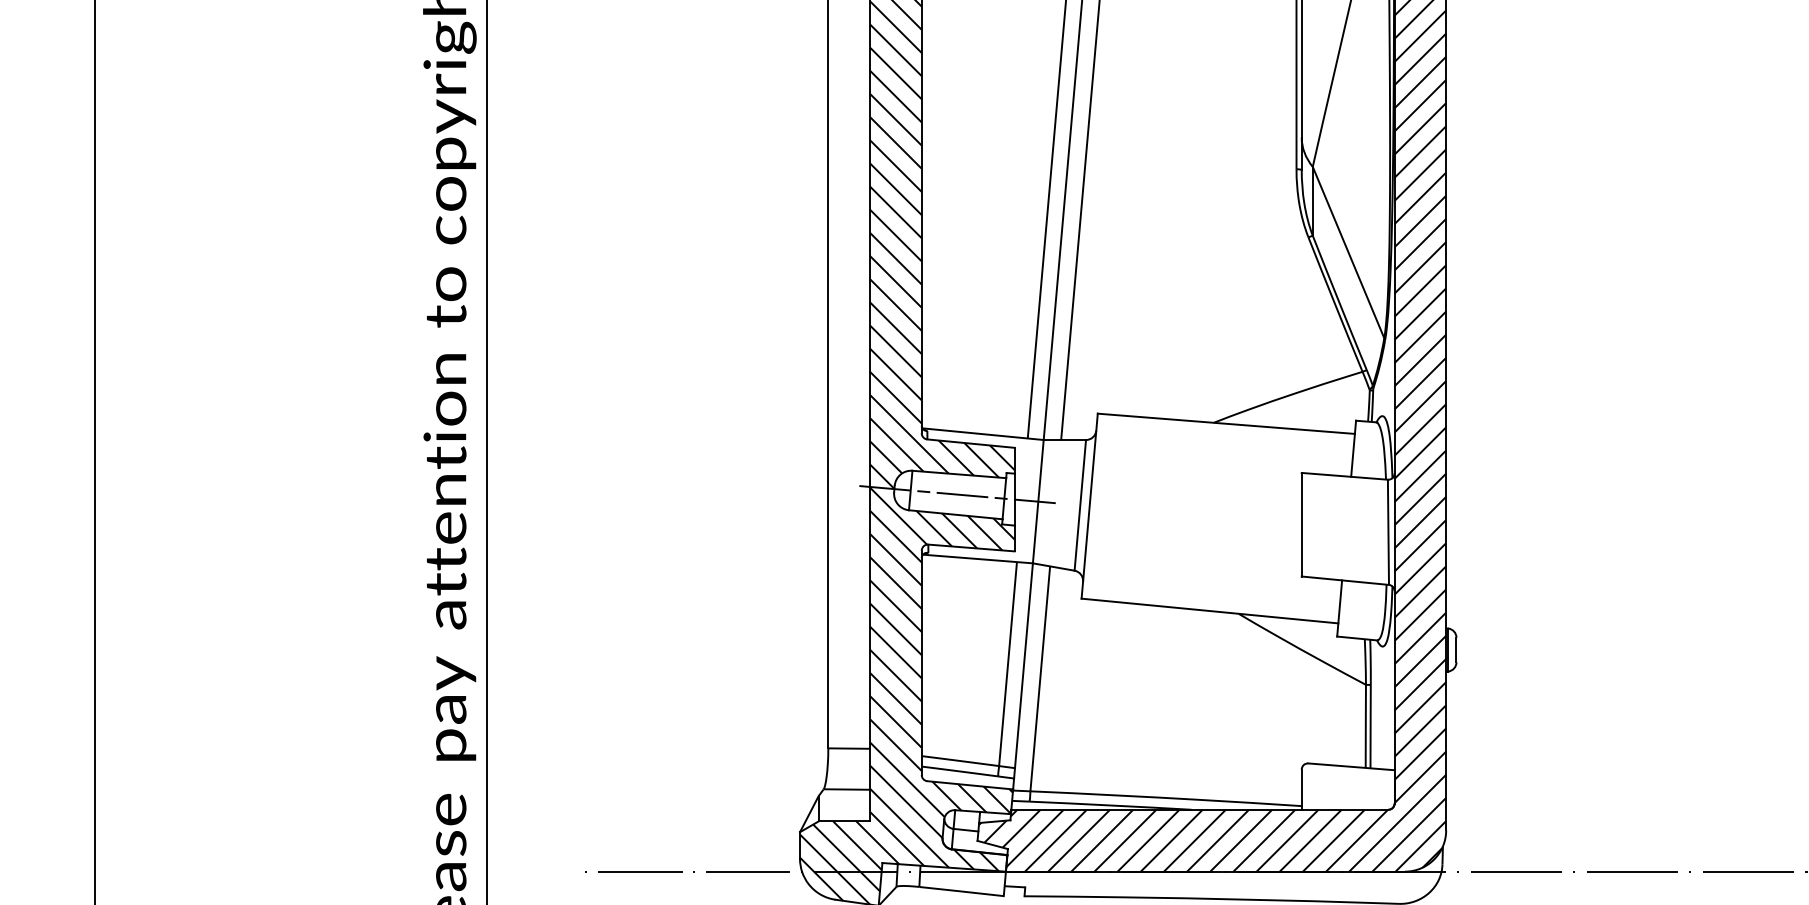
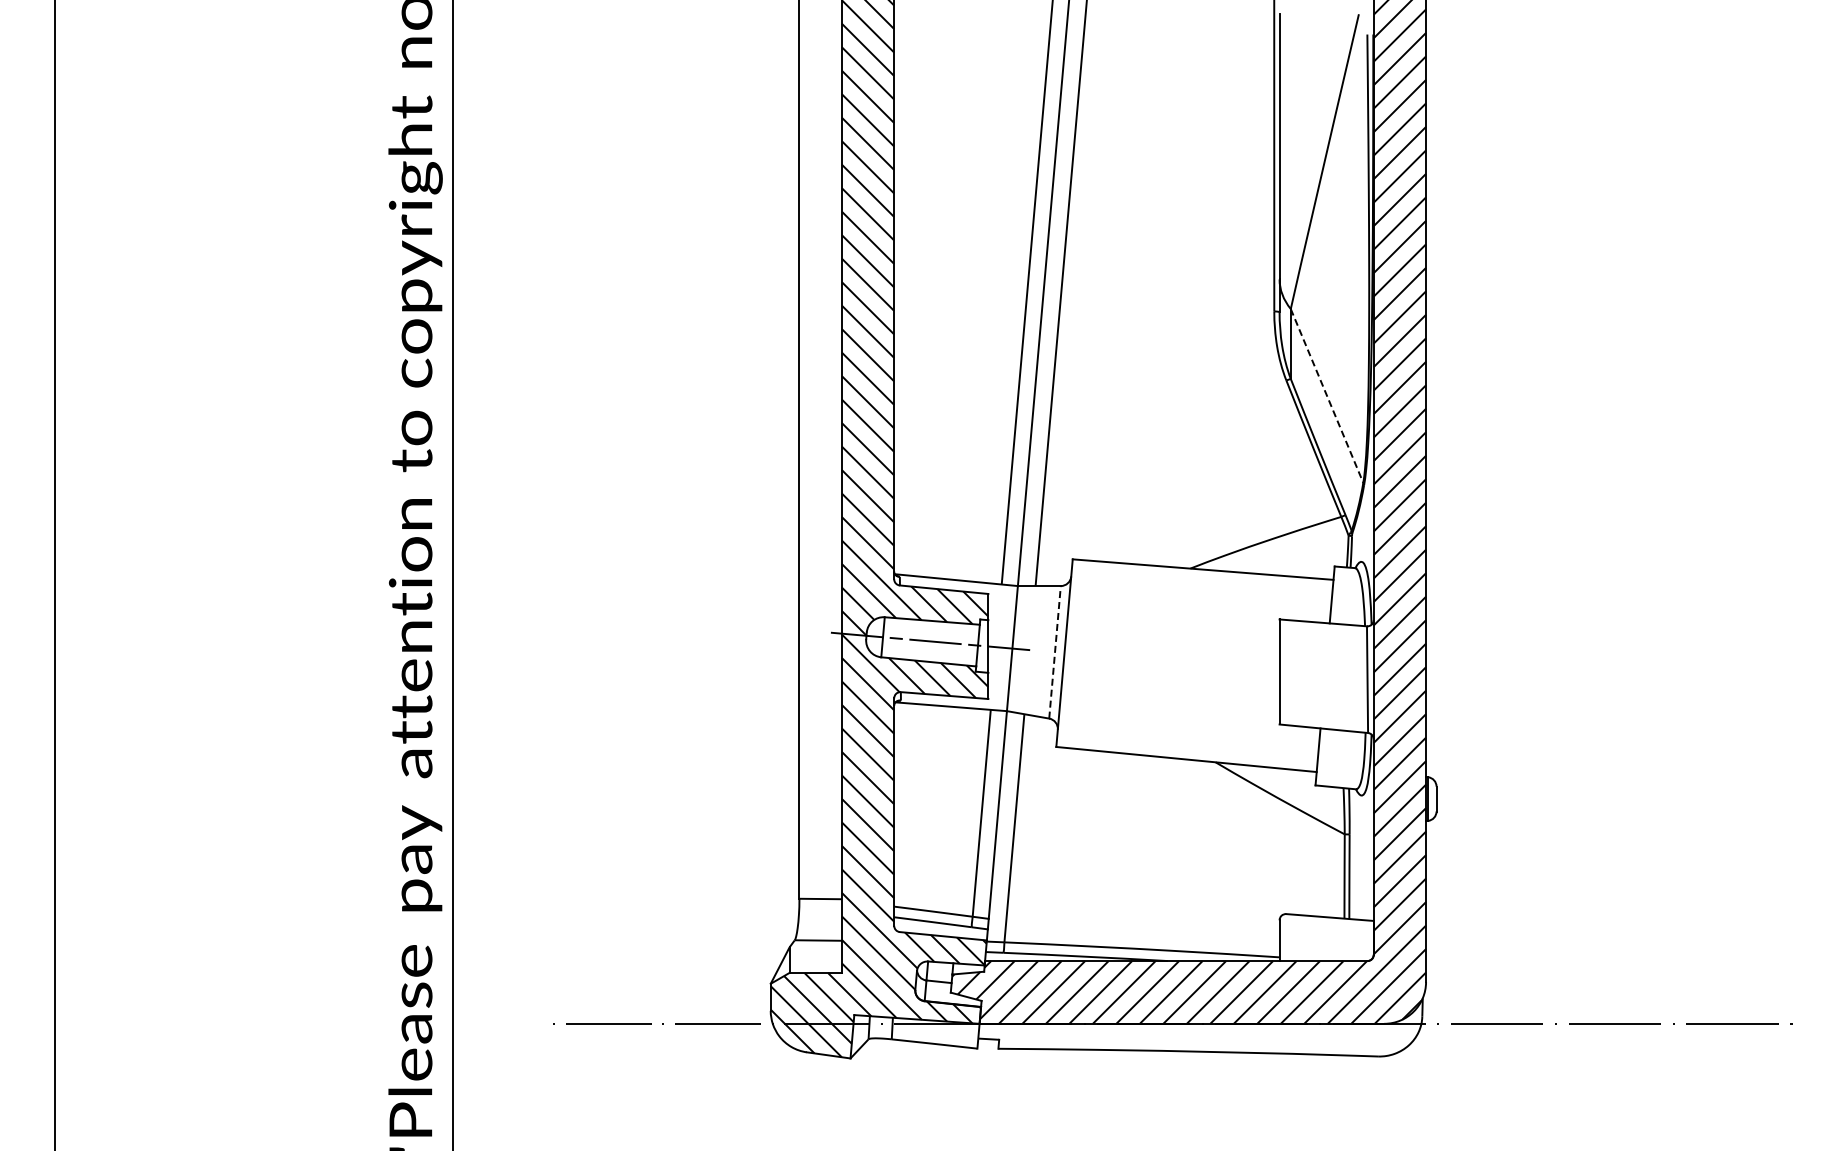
line: (1348, 253) -> (1327, 396), solid -> dashed
line: (1080, 505) -> (1055, 652), solid -> dashed

